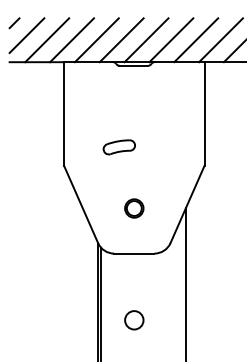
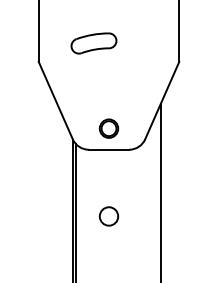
part: (119, 147) -> (94, 43), size x1.43
circle: (134, 208) -> (109, 128), moved

